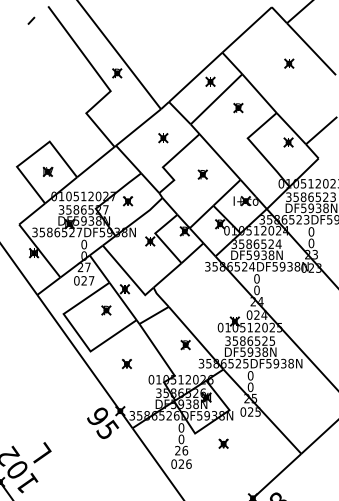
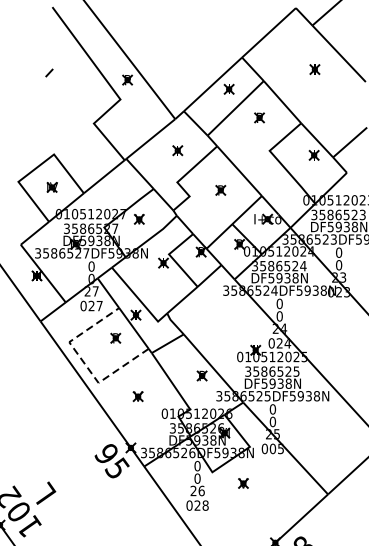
line: (31, 20) -> (49, 72), moved
line: (76, 332) -> (83, 362), solid -> dashed
text: (250, 411) -> (272, 448), 025 -> 005
text: (188, 463) -> (205, 504), 026 -> 028

